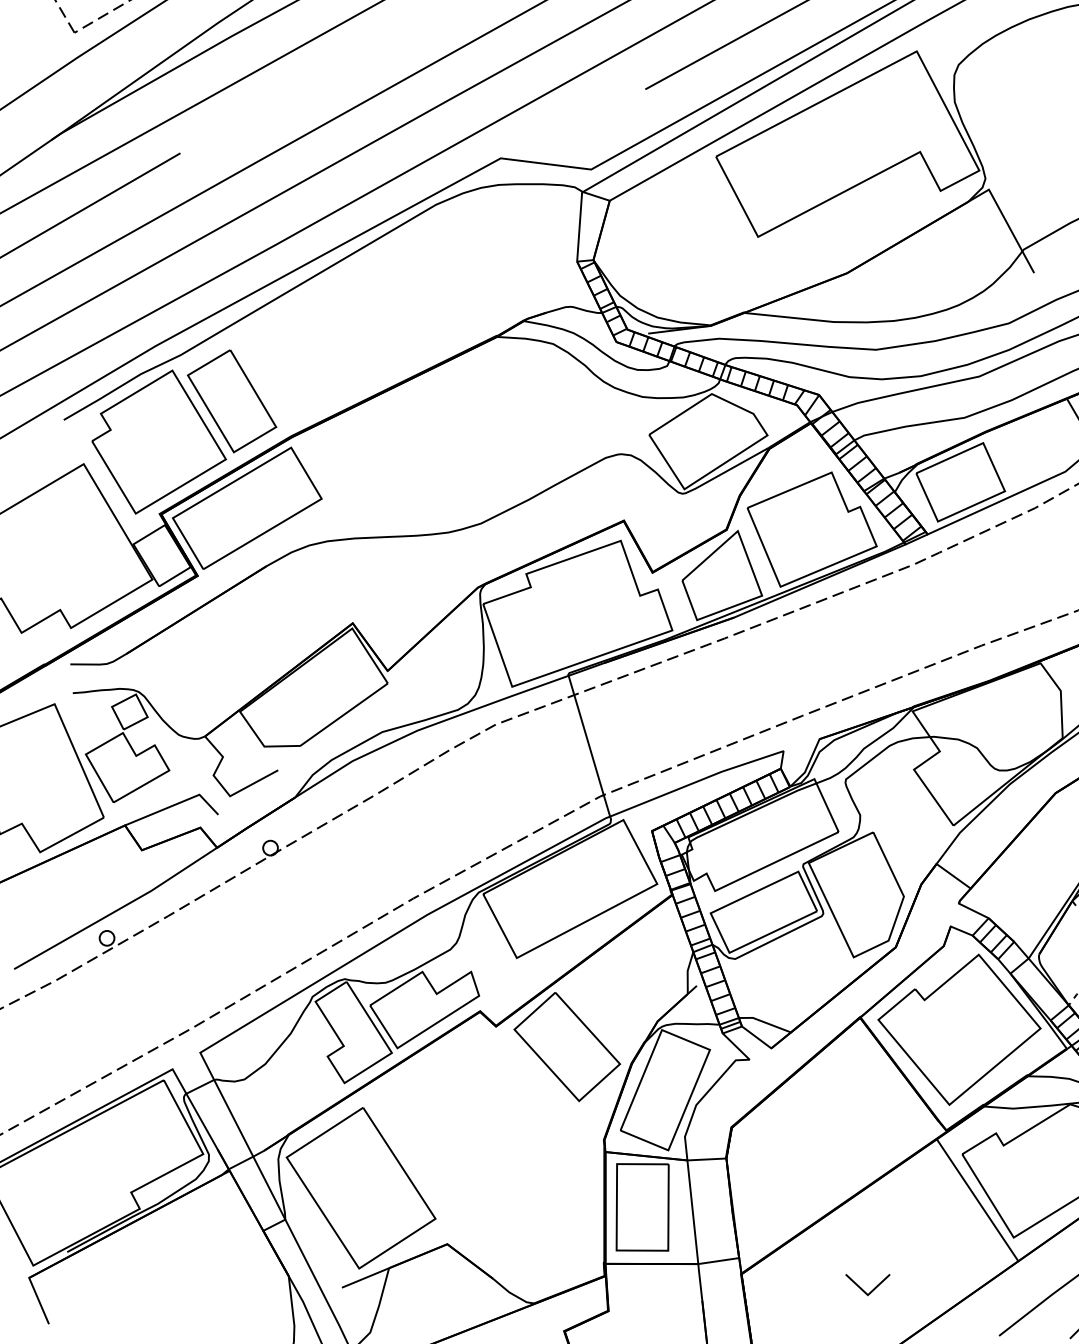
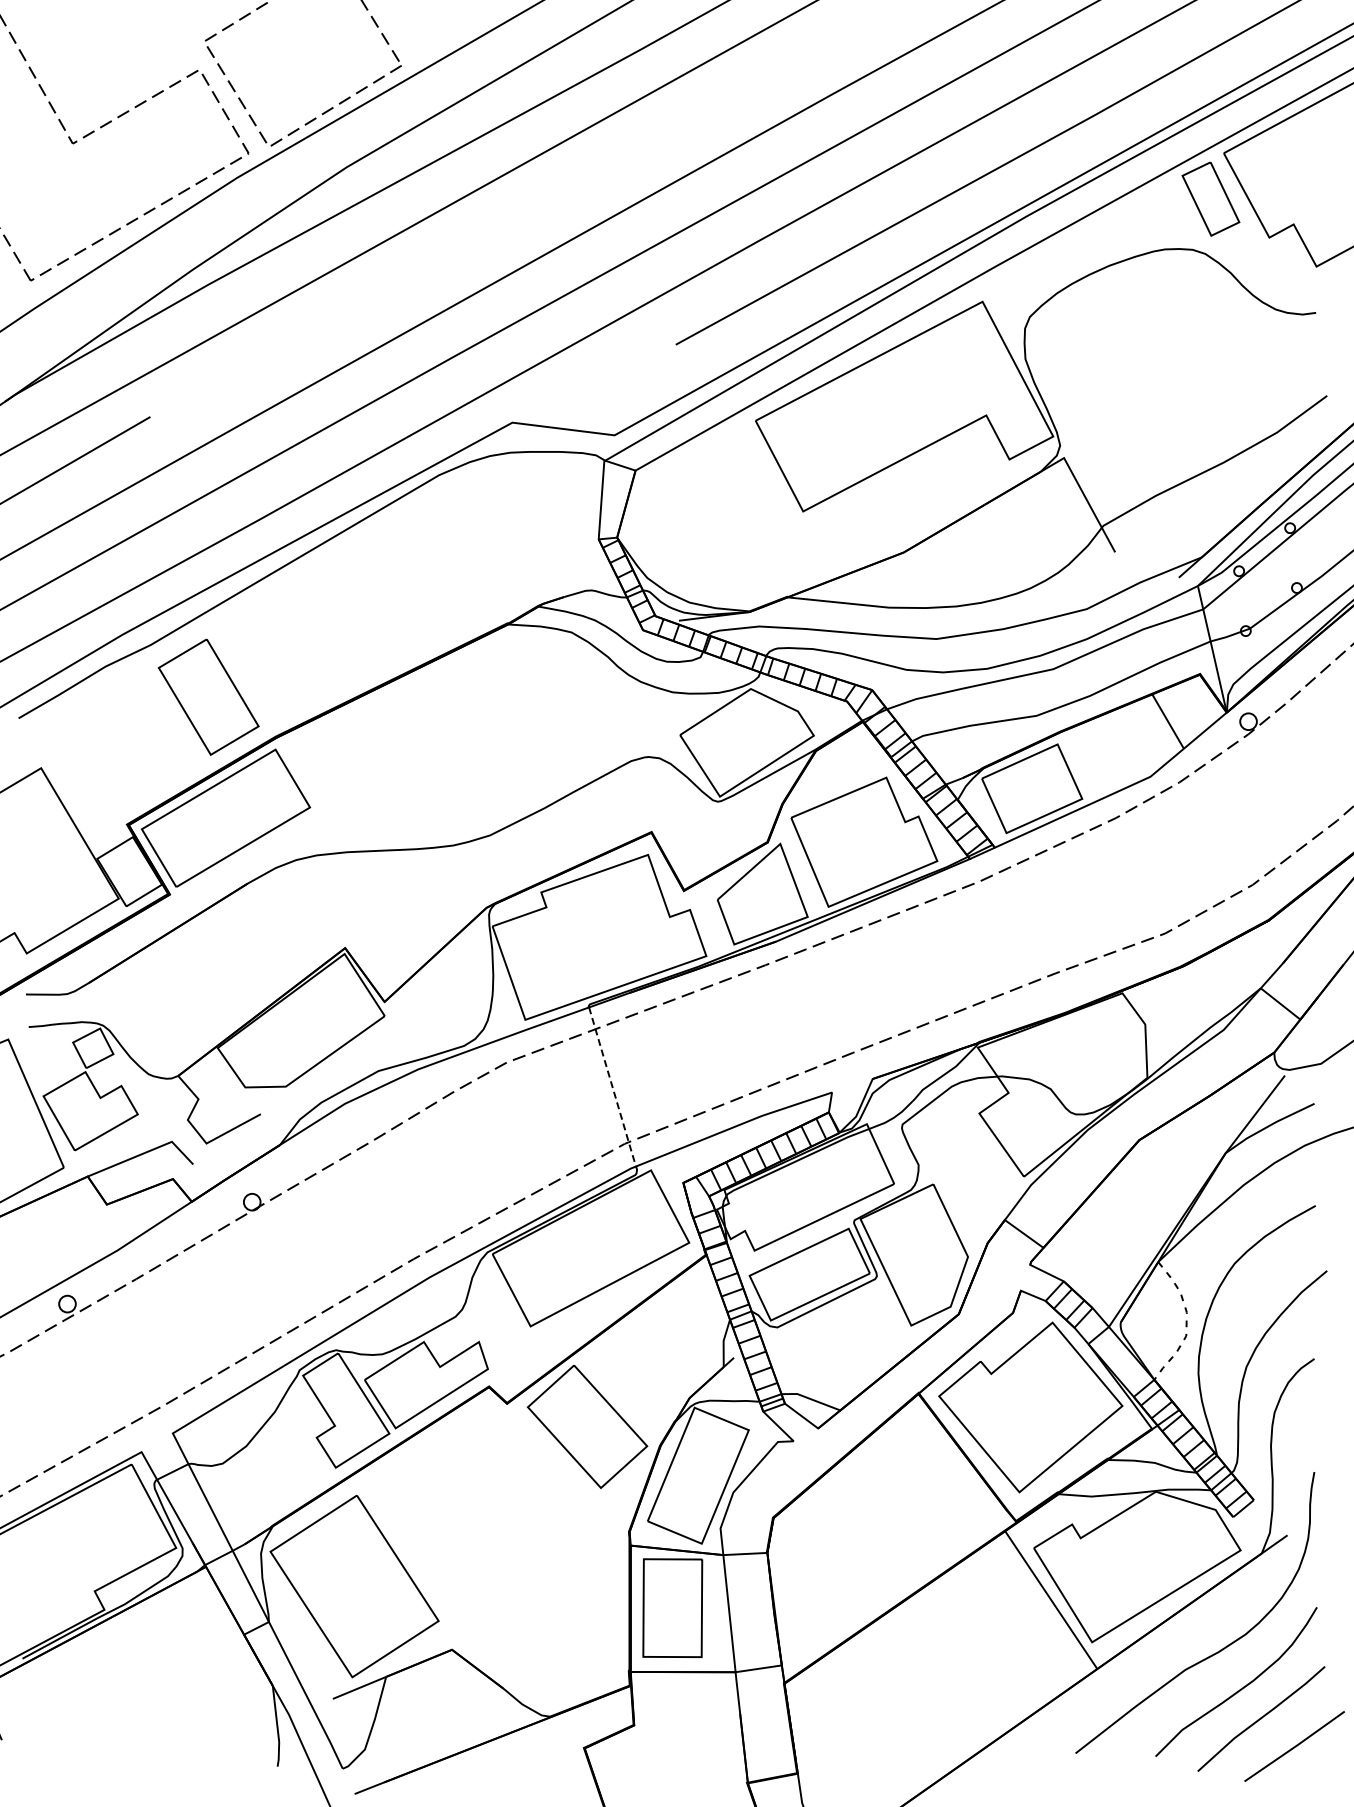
part: (159, 442) -> (126, 743), removed
line: (589, 746) -> (612, 1087), solid -> dashed
part: (862, 1289) -> (921, 1700), removed

